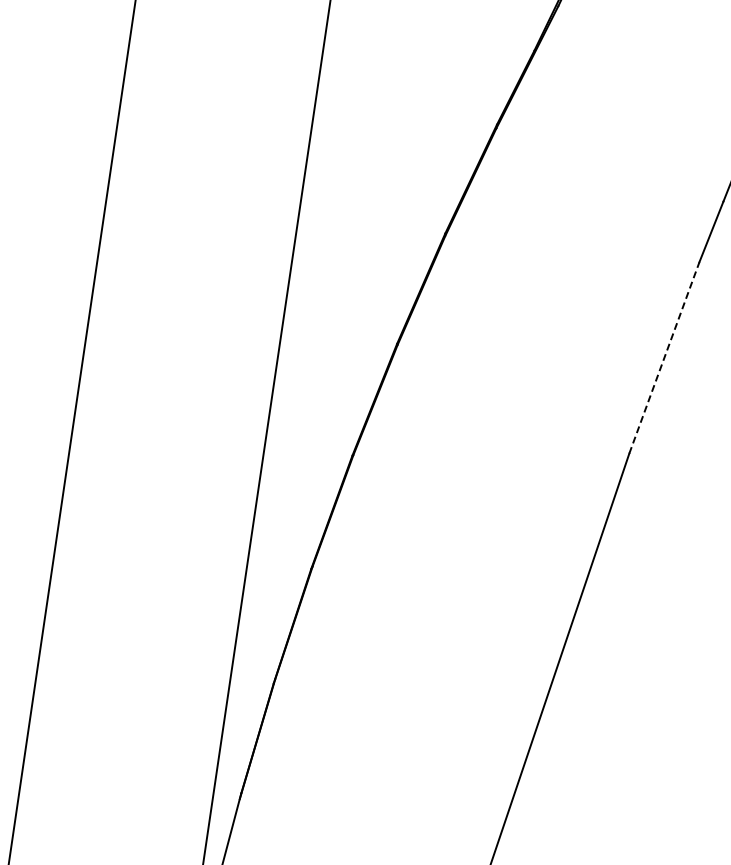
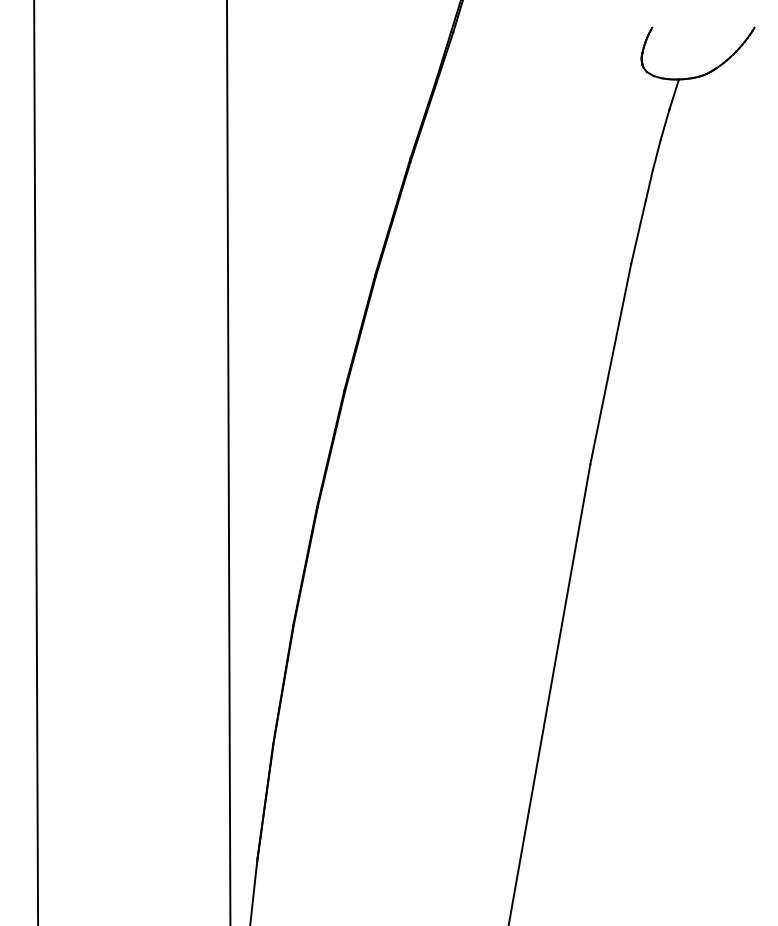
line: (664, 357) -> (610, 363), dashed -> solid

